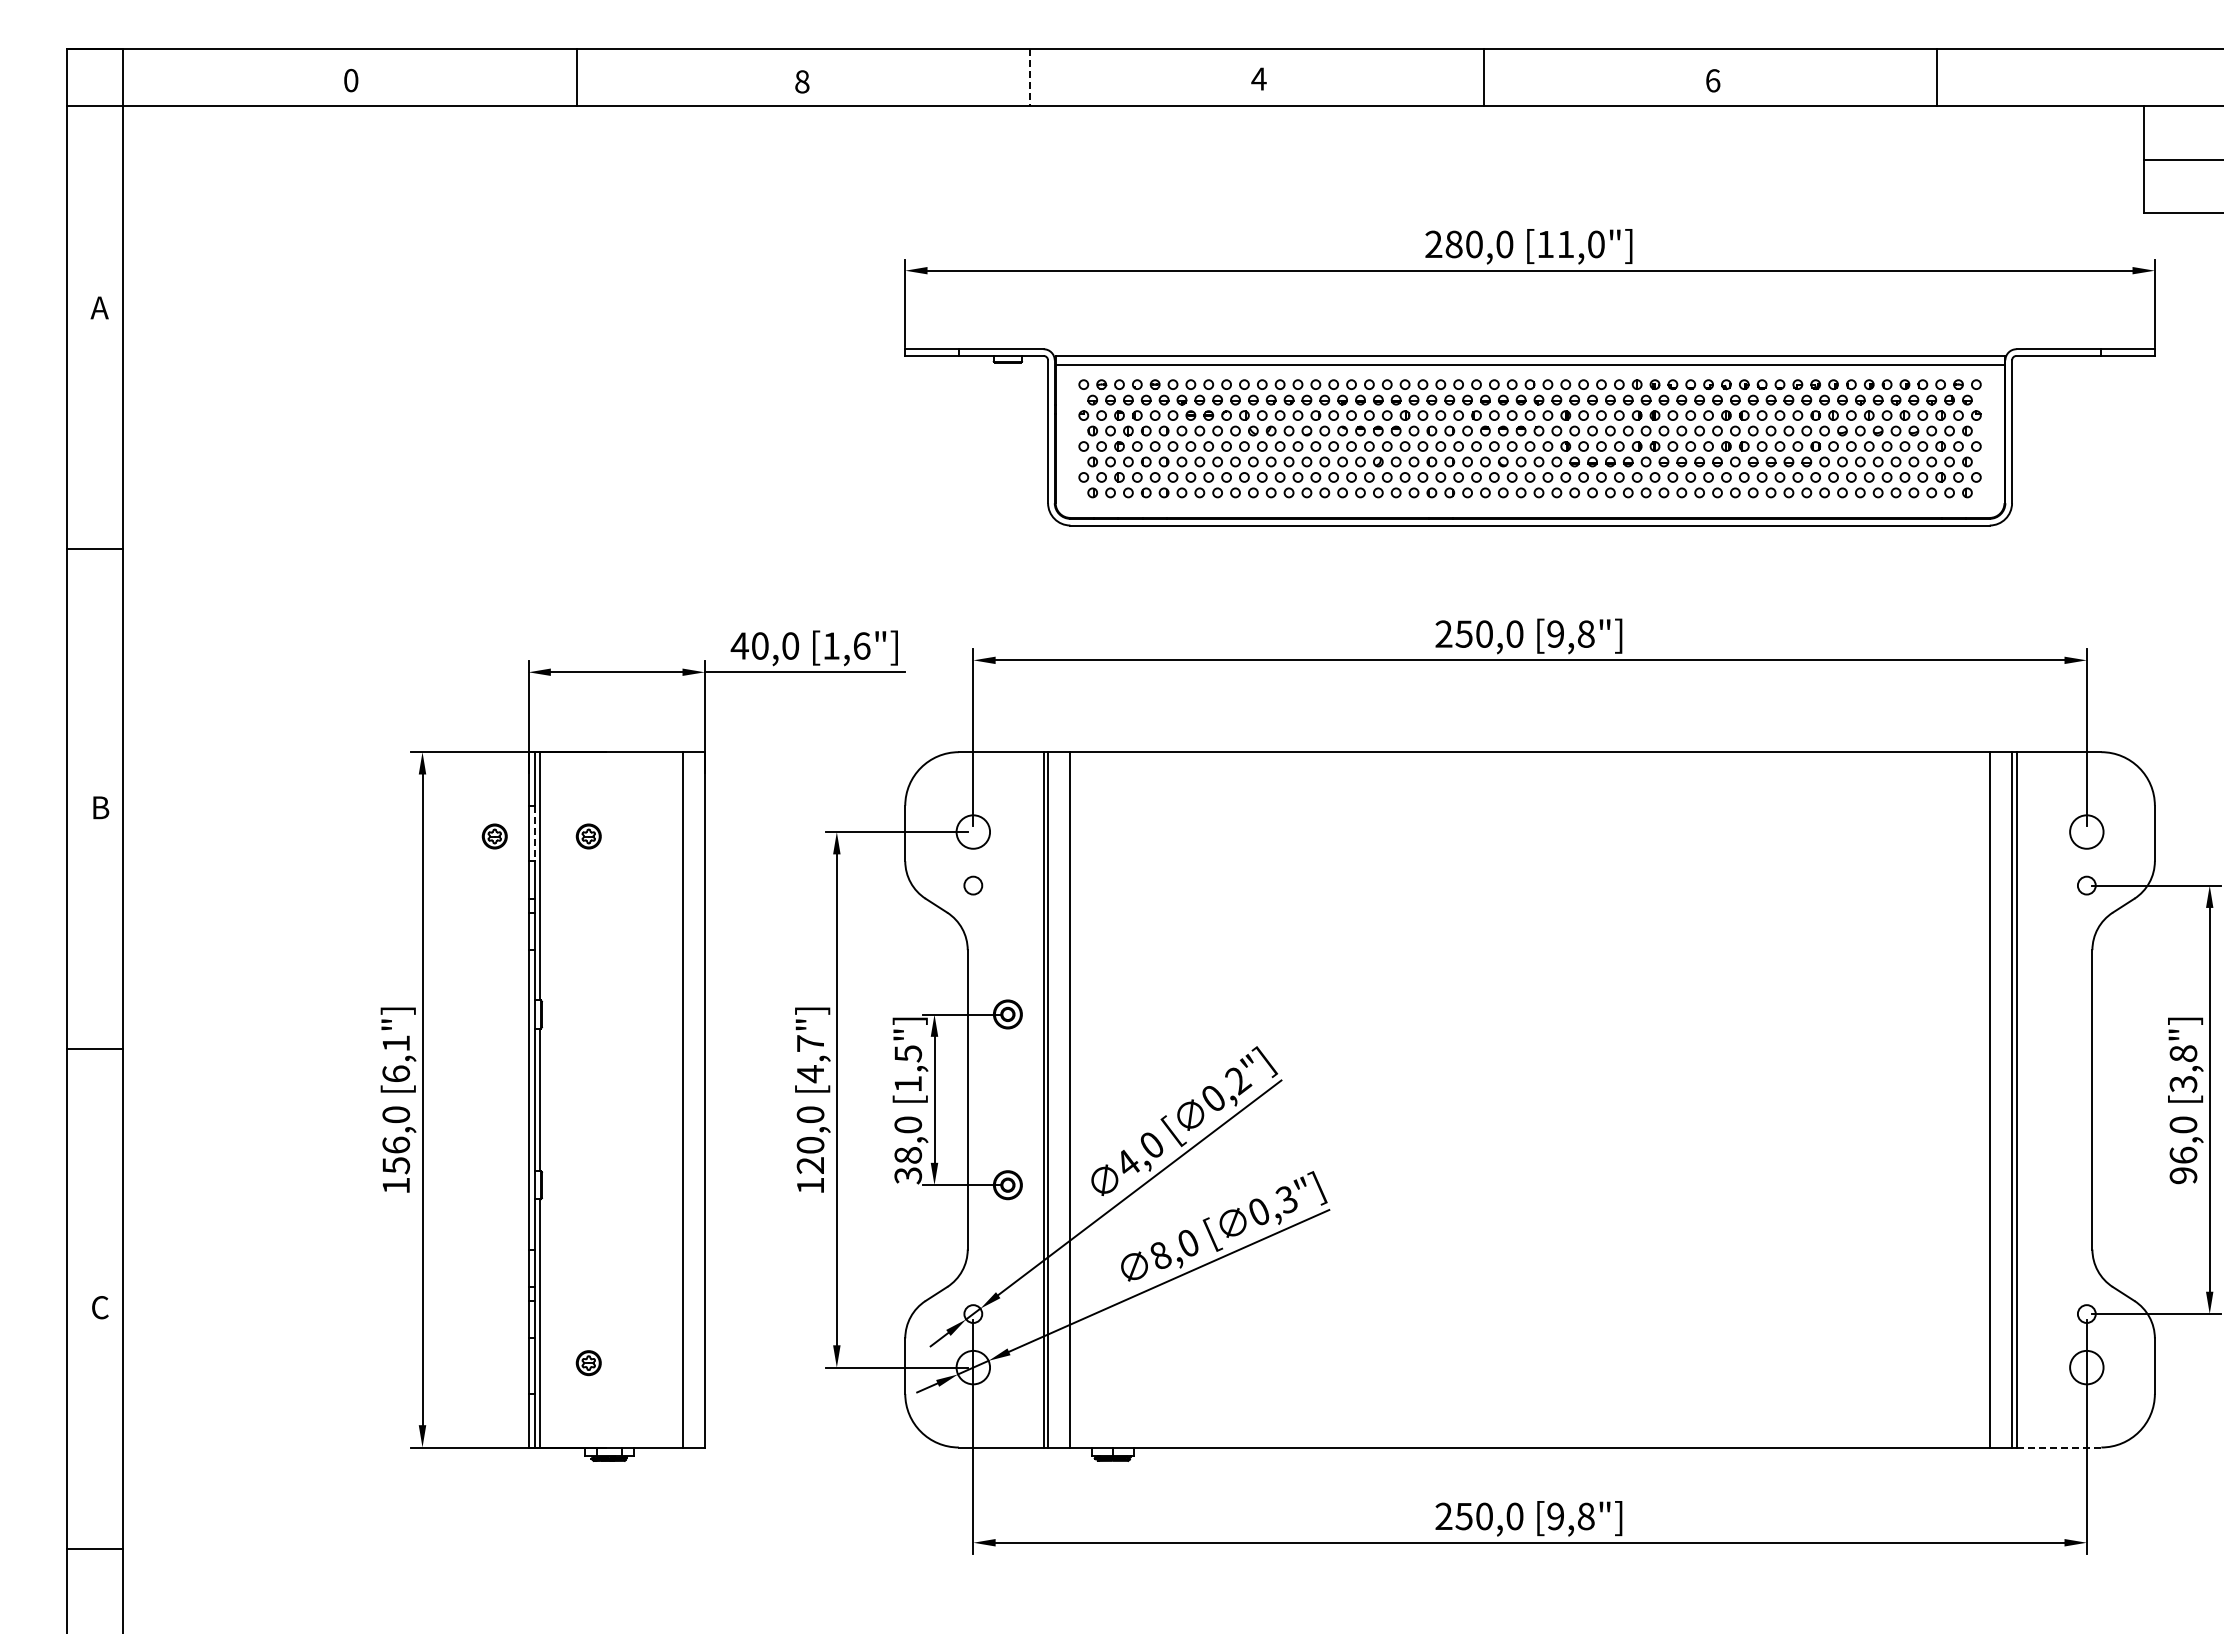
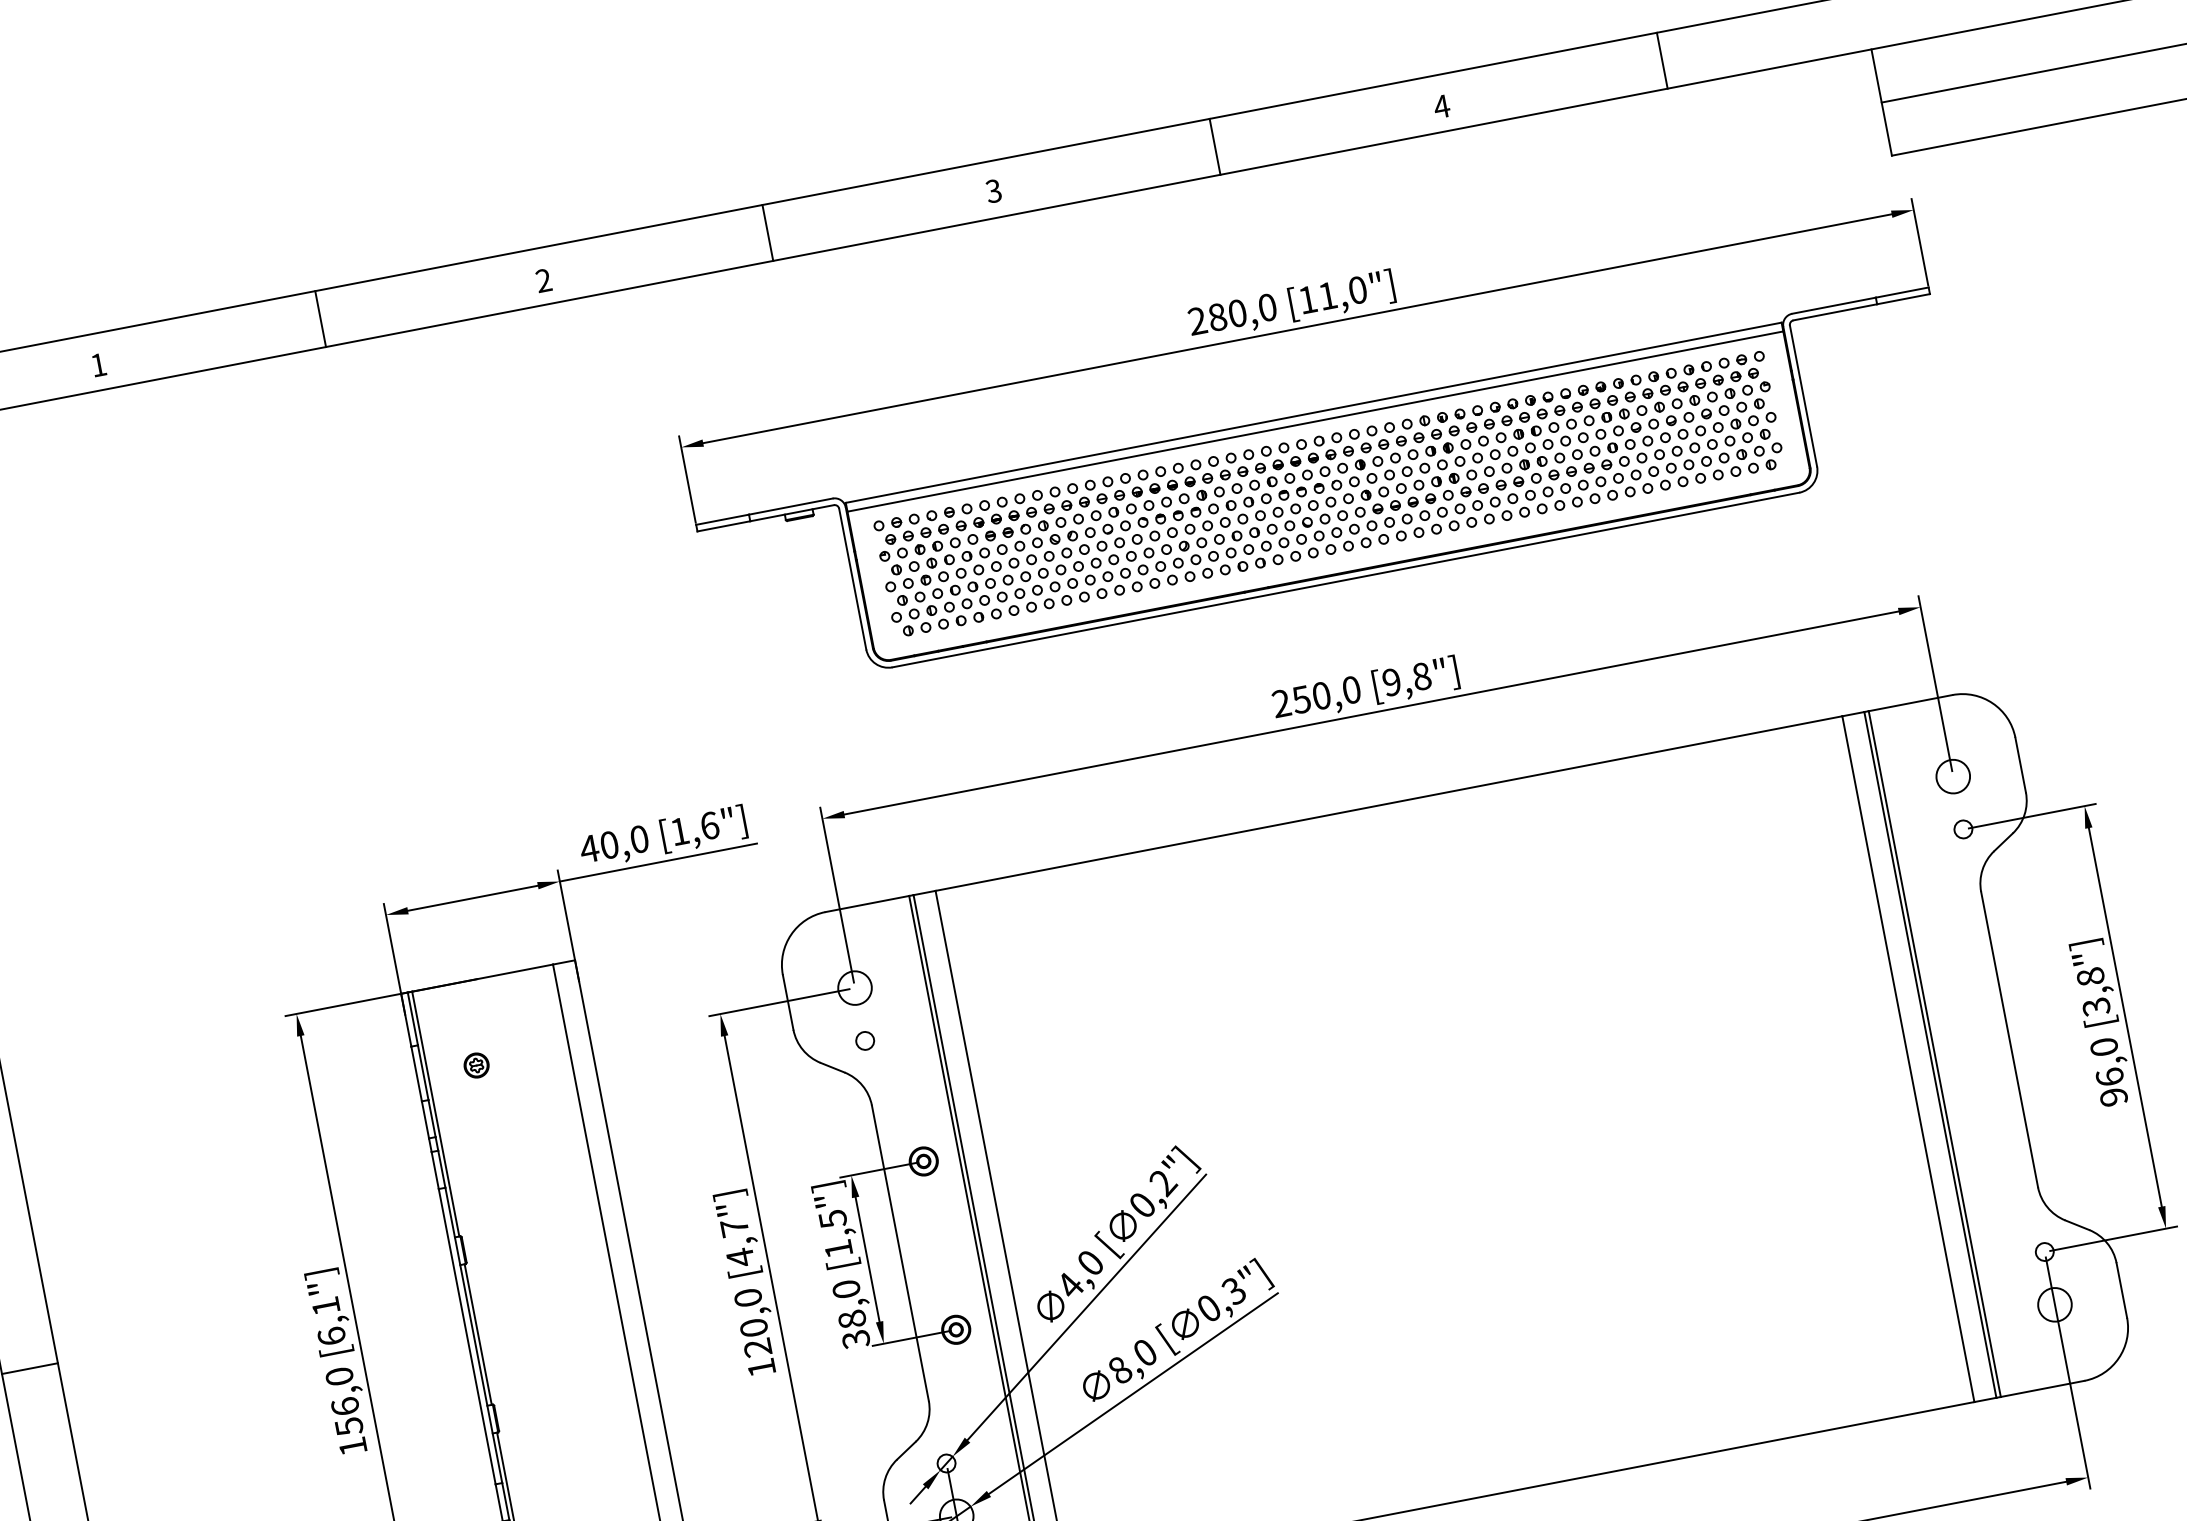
line: (1030, 77) -> (768, 233), dashed -> solid
text: (1258, 78) -> (993, 190), 4 -> 3
text: (351, 80) -> (98, 364), 0 -> 1
text: (1712, 80) -> (1441, 106), 6 -> 4
text: (802, 81) -> (543, 280), 8 -> 2
line: (535, 833) -> (423, 1072), dashed -> solid
part: (494, 836) -> (383, 1083), removed
line: (2058, 1447) -> (2042, 1389), dashed -> solid

